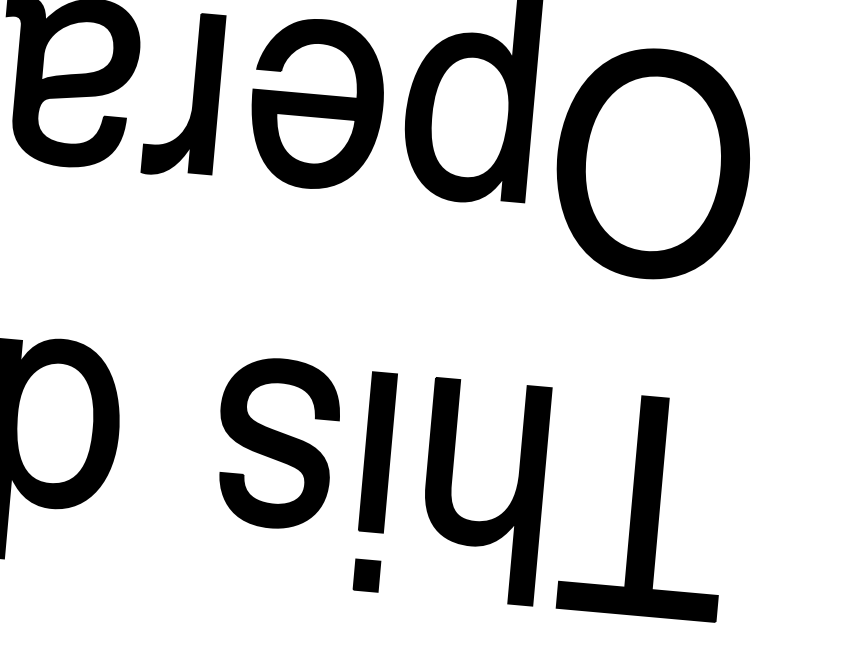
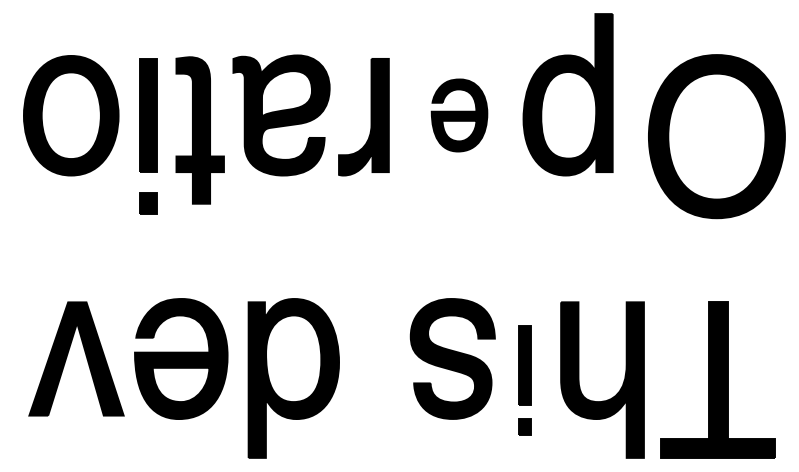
part: (317, 104) -> (459, 115), size x0.6
part: (652, 163) -> (716, 136), moved
part: (375, 481) -> (524, 379), size x0.7

